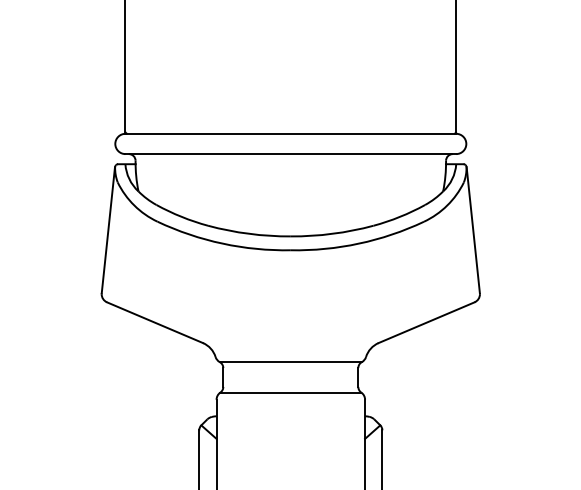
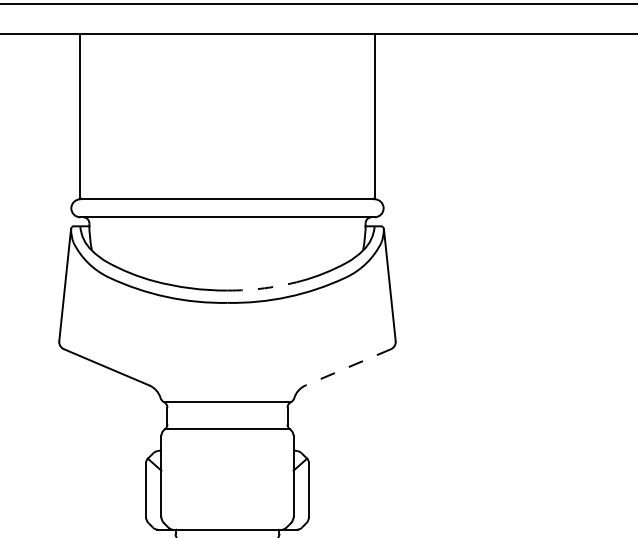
arc: (332, 234) -> (264, 288), solid -> dashed
line: (425, 322) -> (347, 367), solid -> dashed

